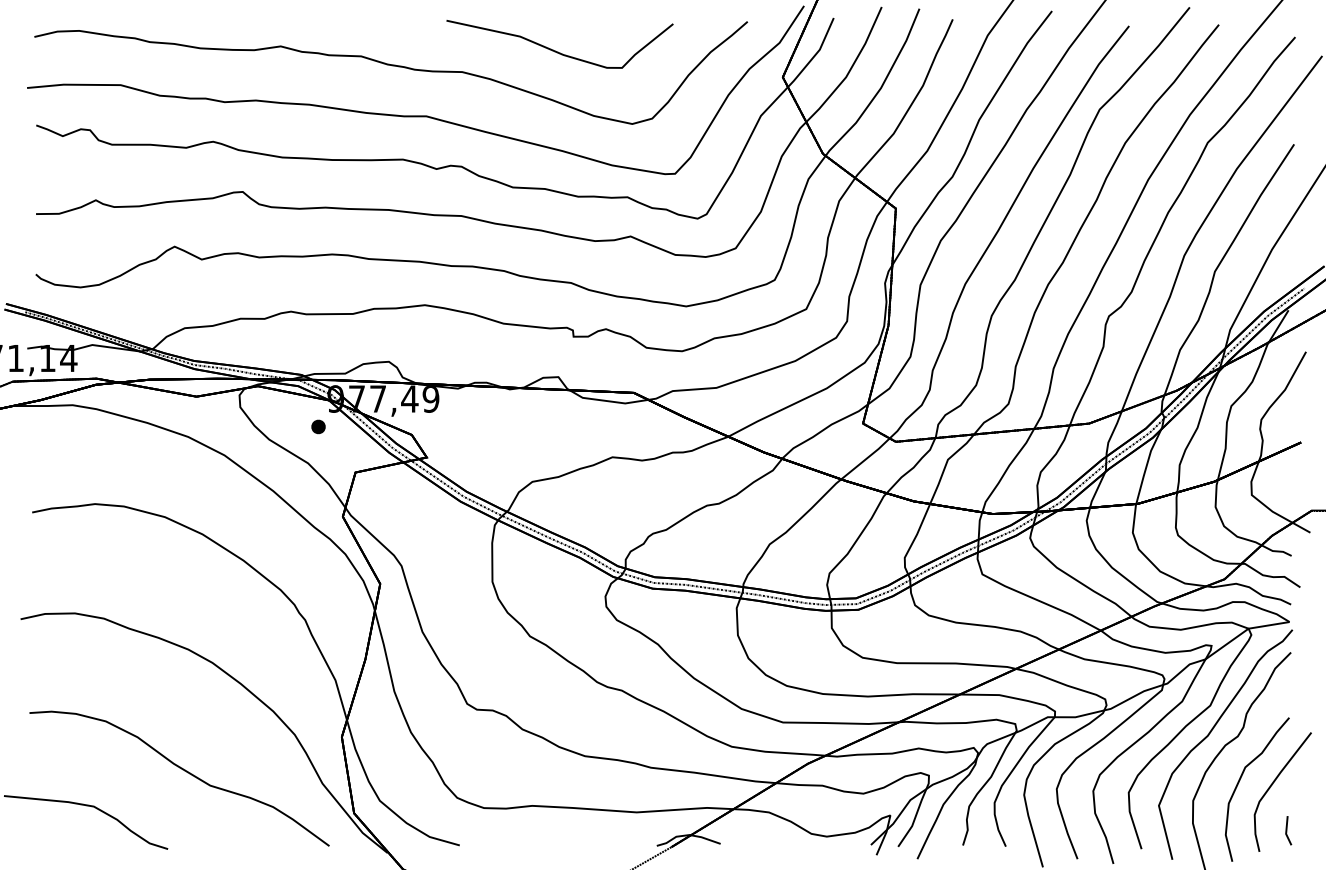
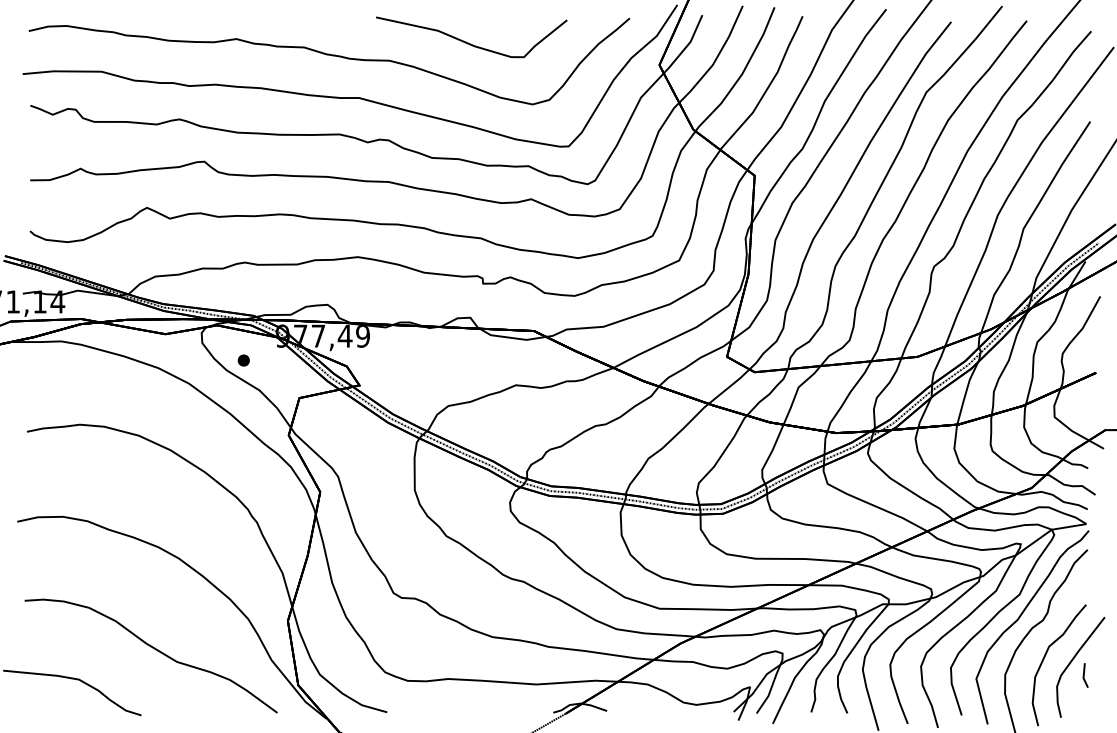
part: (318, 426) -> (243, 360), moved
line: (1287, 830) -> (1084, 675), moved

